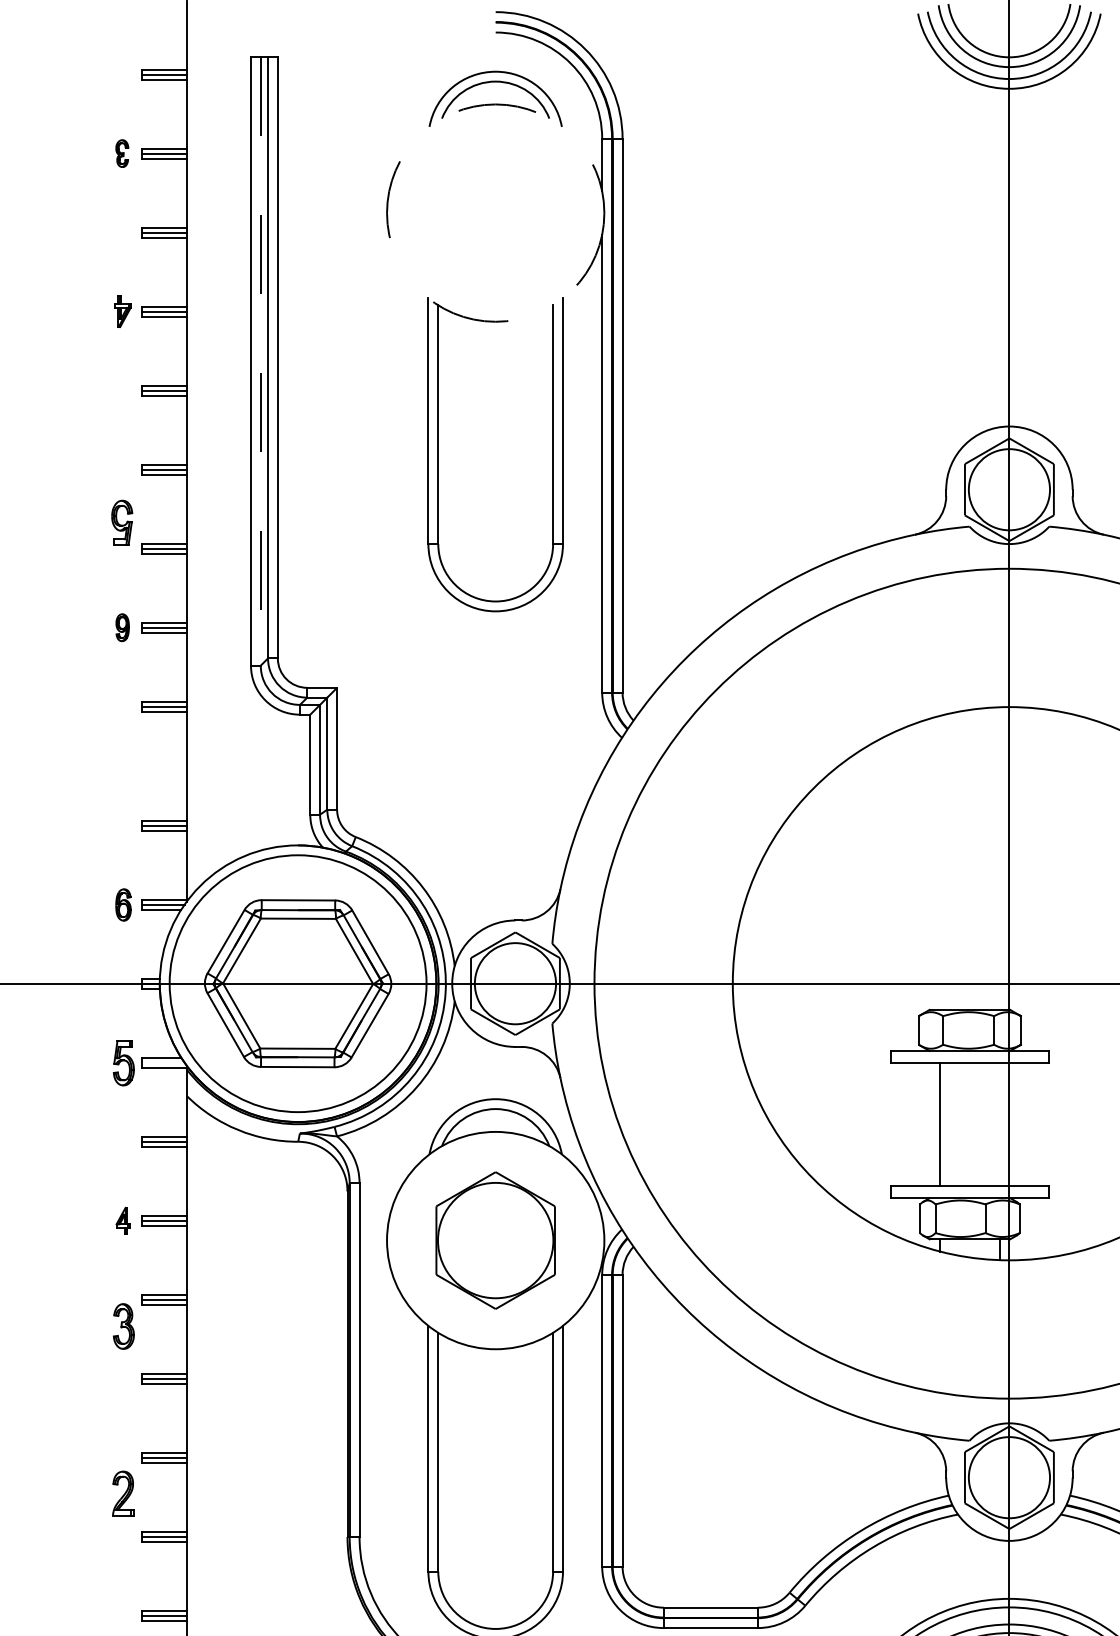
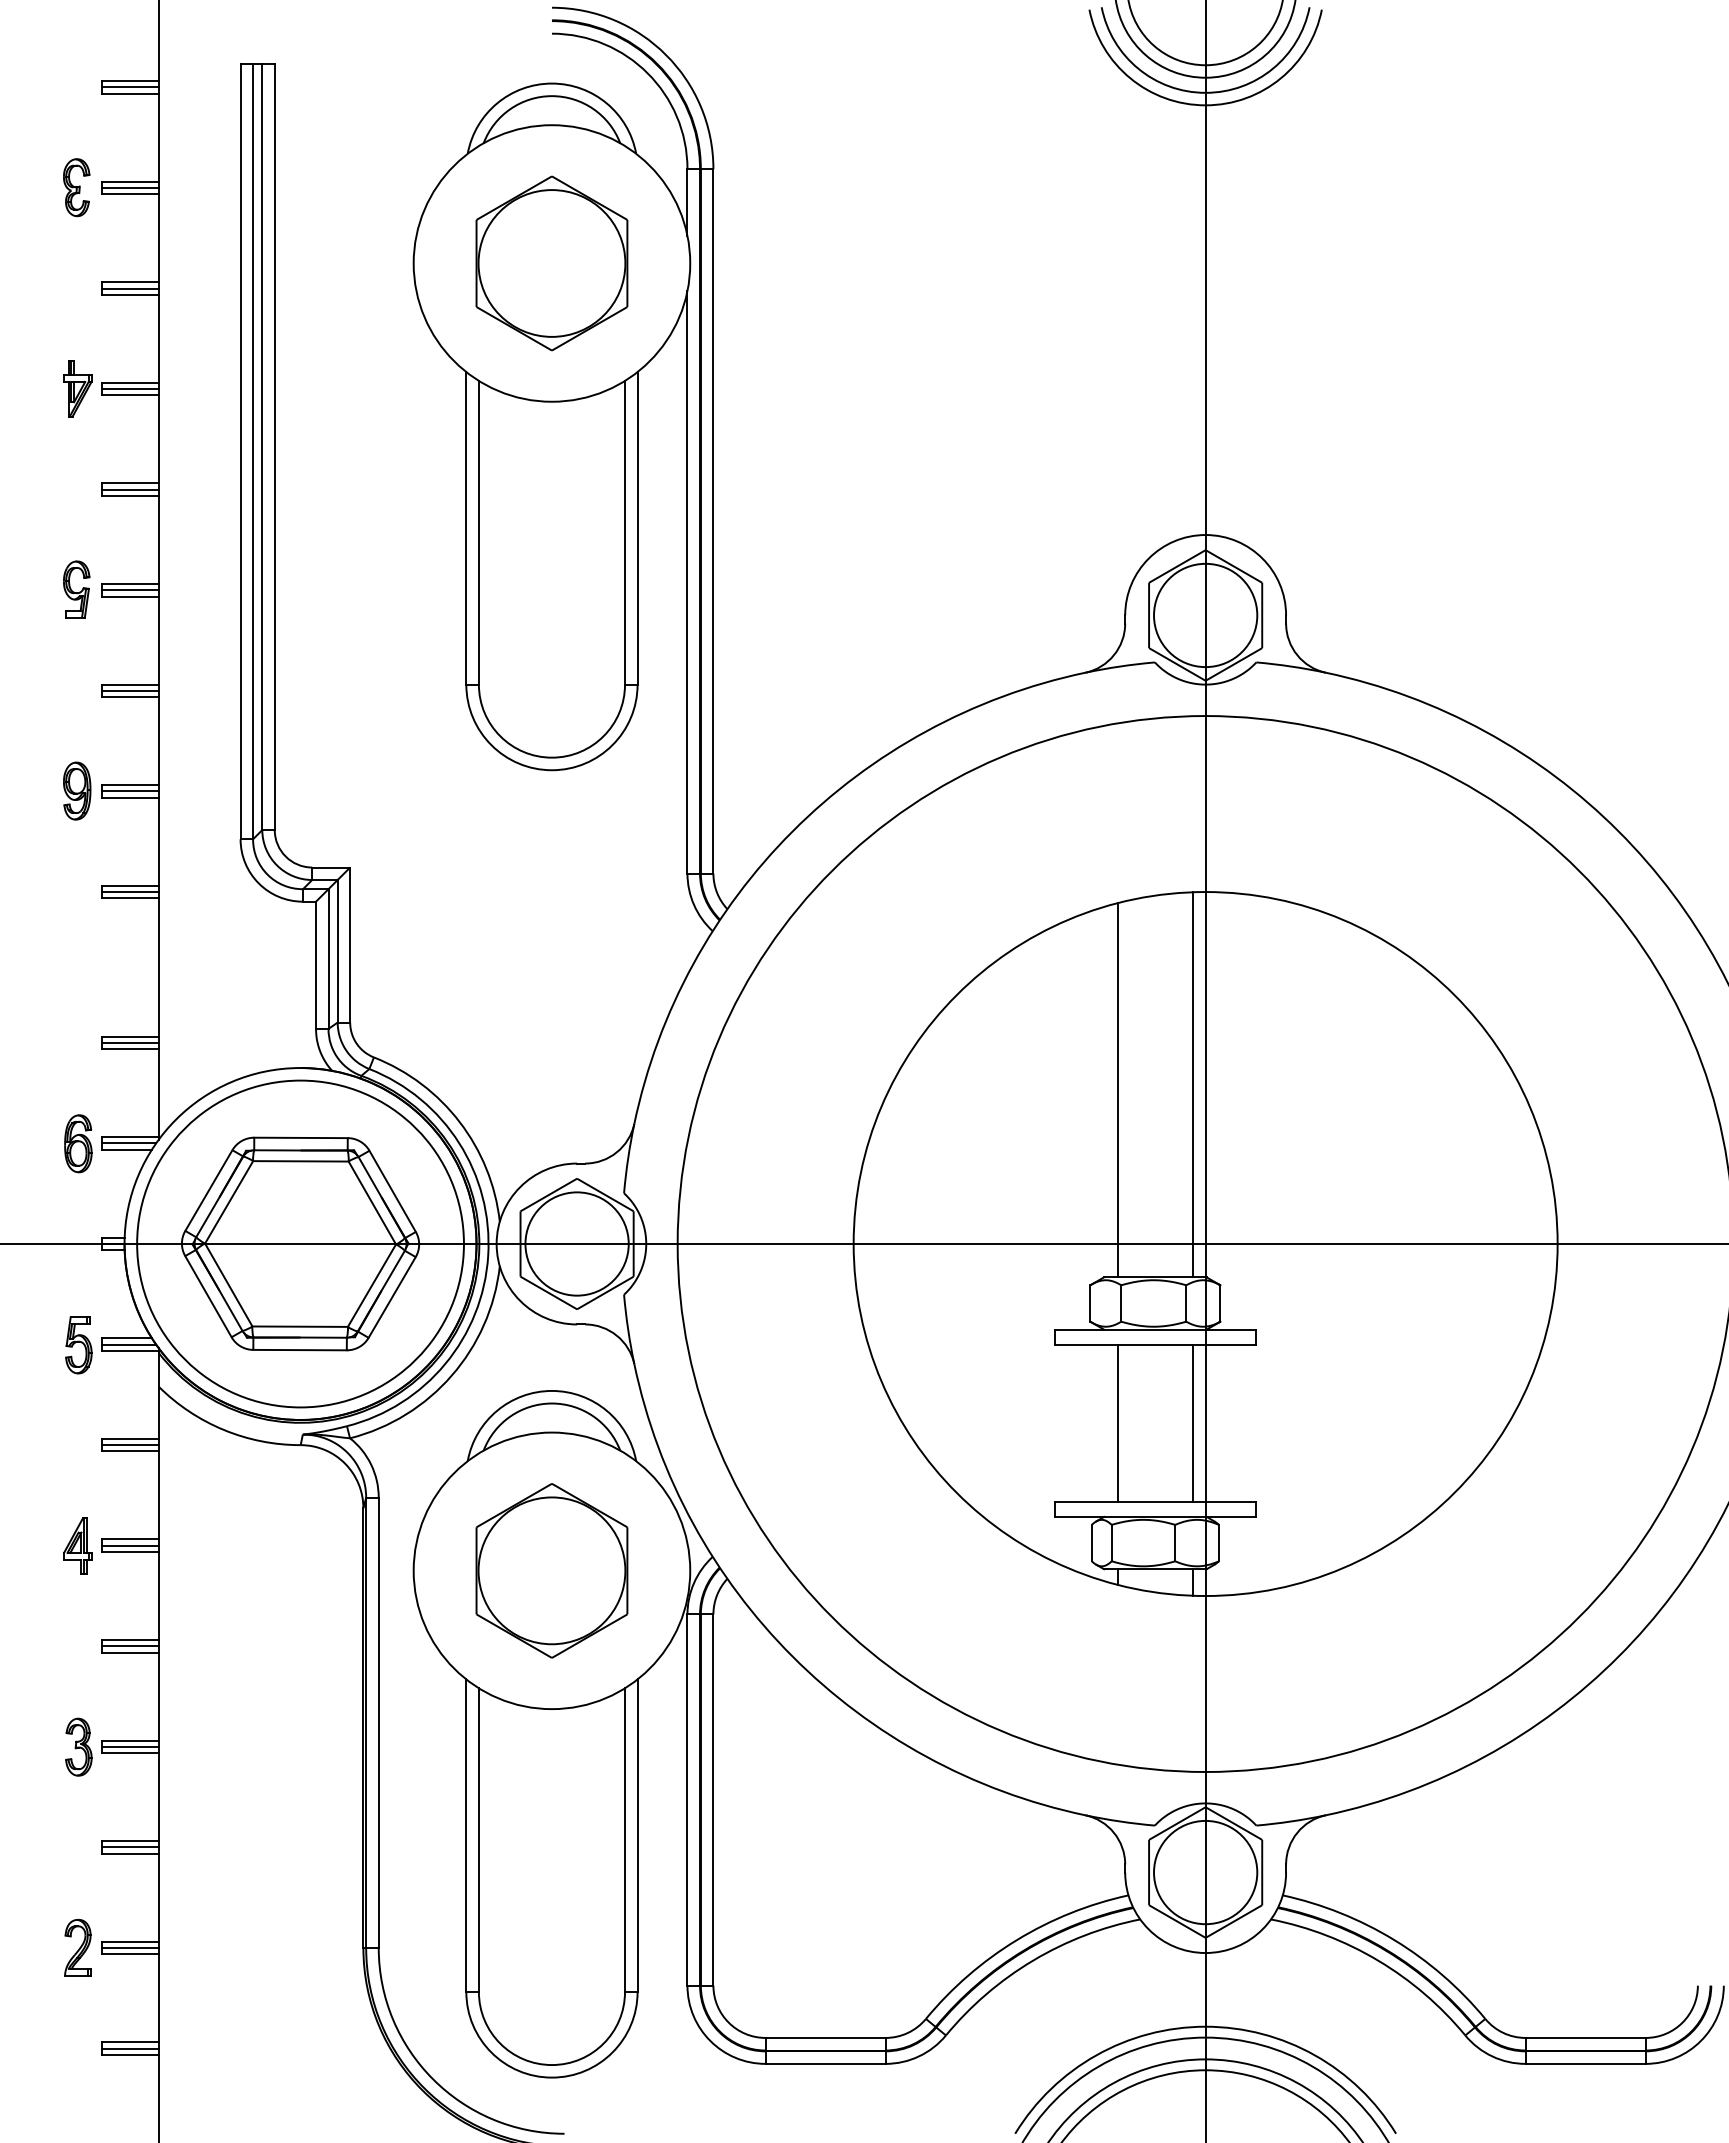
part: (122, 153) -> (76, 187), size x1.67
circle: (495, 213) -> (551, 263), dashed -> solid
part: (495, 213) -> (551, 263), added
part: (122, 311) -> (77, 388), size x1.43
line: (261, 361) -> (253, 452), dashed -> solid
part: (122, 522) -> (76, 589), moved
part: (122, 627) -> (77, 790), size x1.67
line: (999, 858) -> (1193, 1084), added
line: (940, 863) -> (1117, 1090), added
part: (123, 904) -> (78, 1143), size x1.43
line: (162, 1062) -> (128, 1344), added
line: (999, 1123) -> (1193, 1422), added
part: (122, 1220) -> (77, 1545), size x1.67
part: (123, 1325) -> (78, 1746), moved
part: (122, 1493) -> (77, 1947), moved

